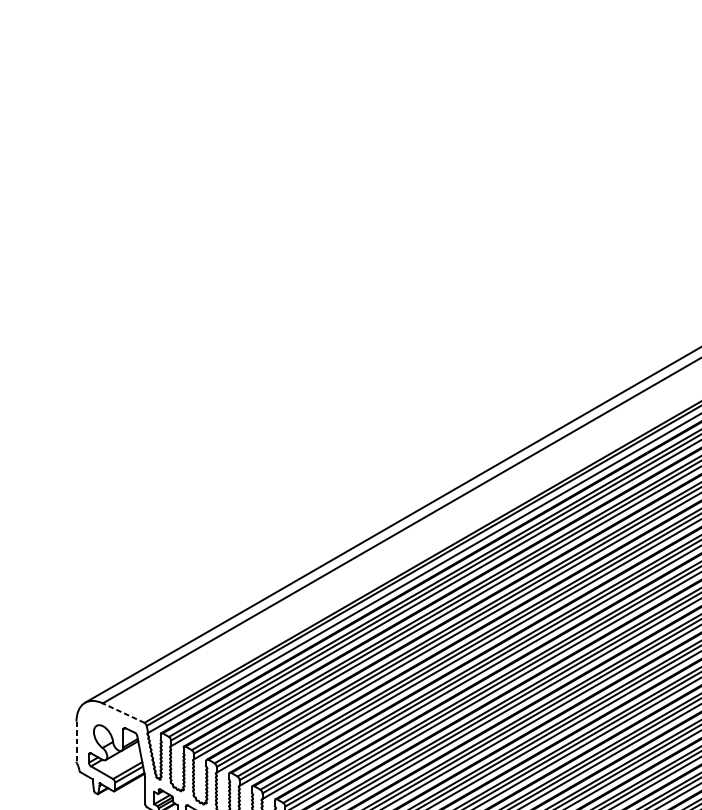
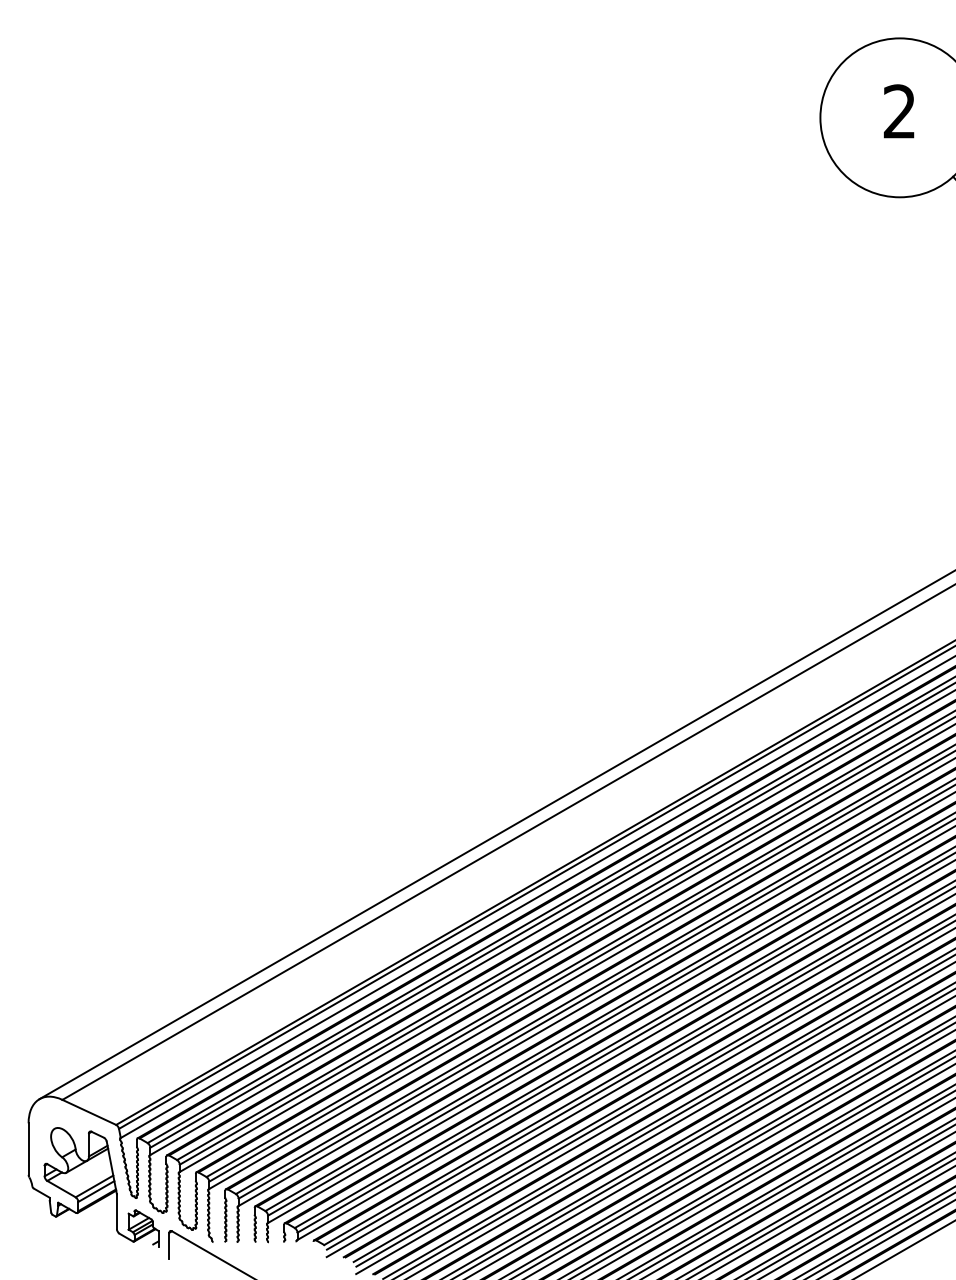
line: (123, 713) -> (89, 1112), dashed -> solid
line: (76, 741) -> (28, 1149), dashed -> solid

